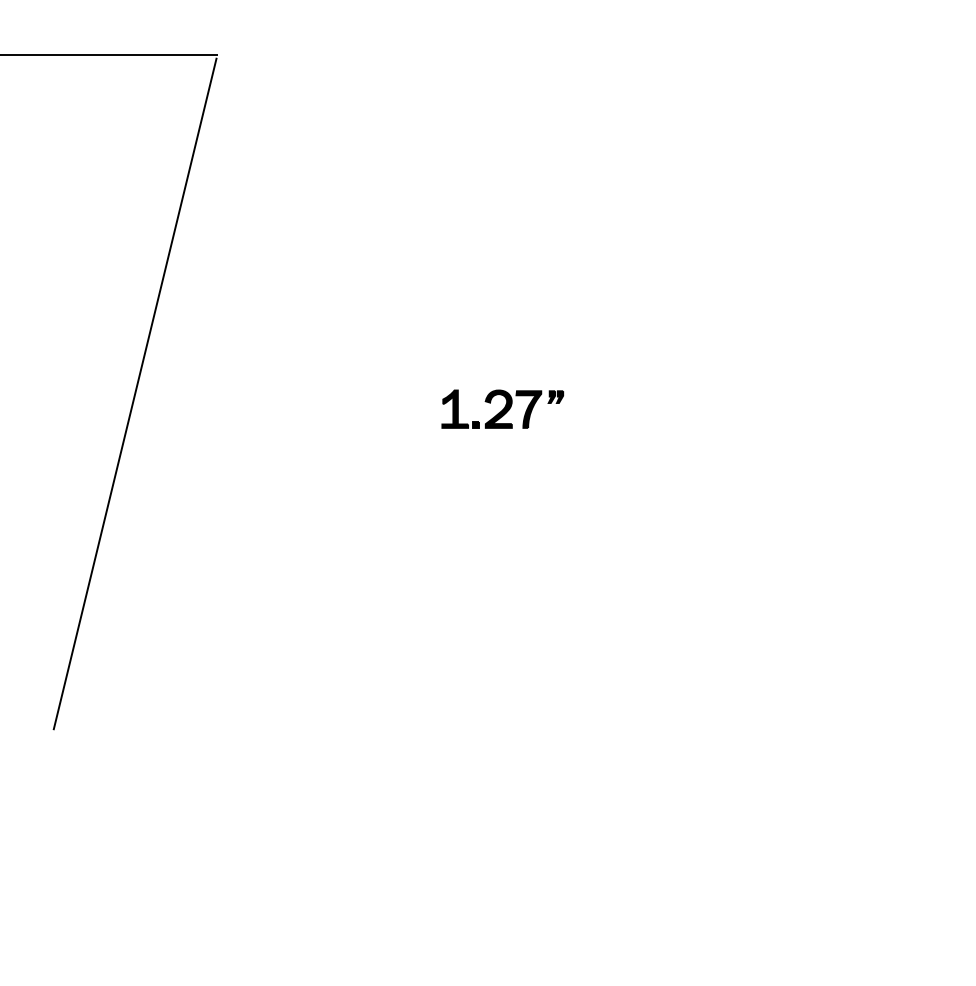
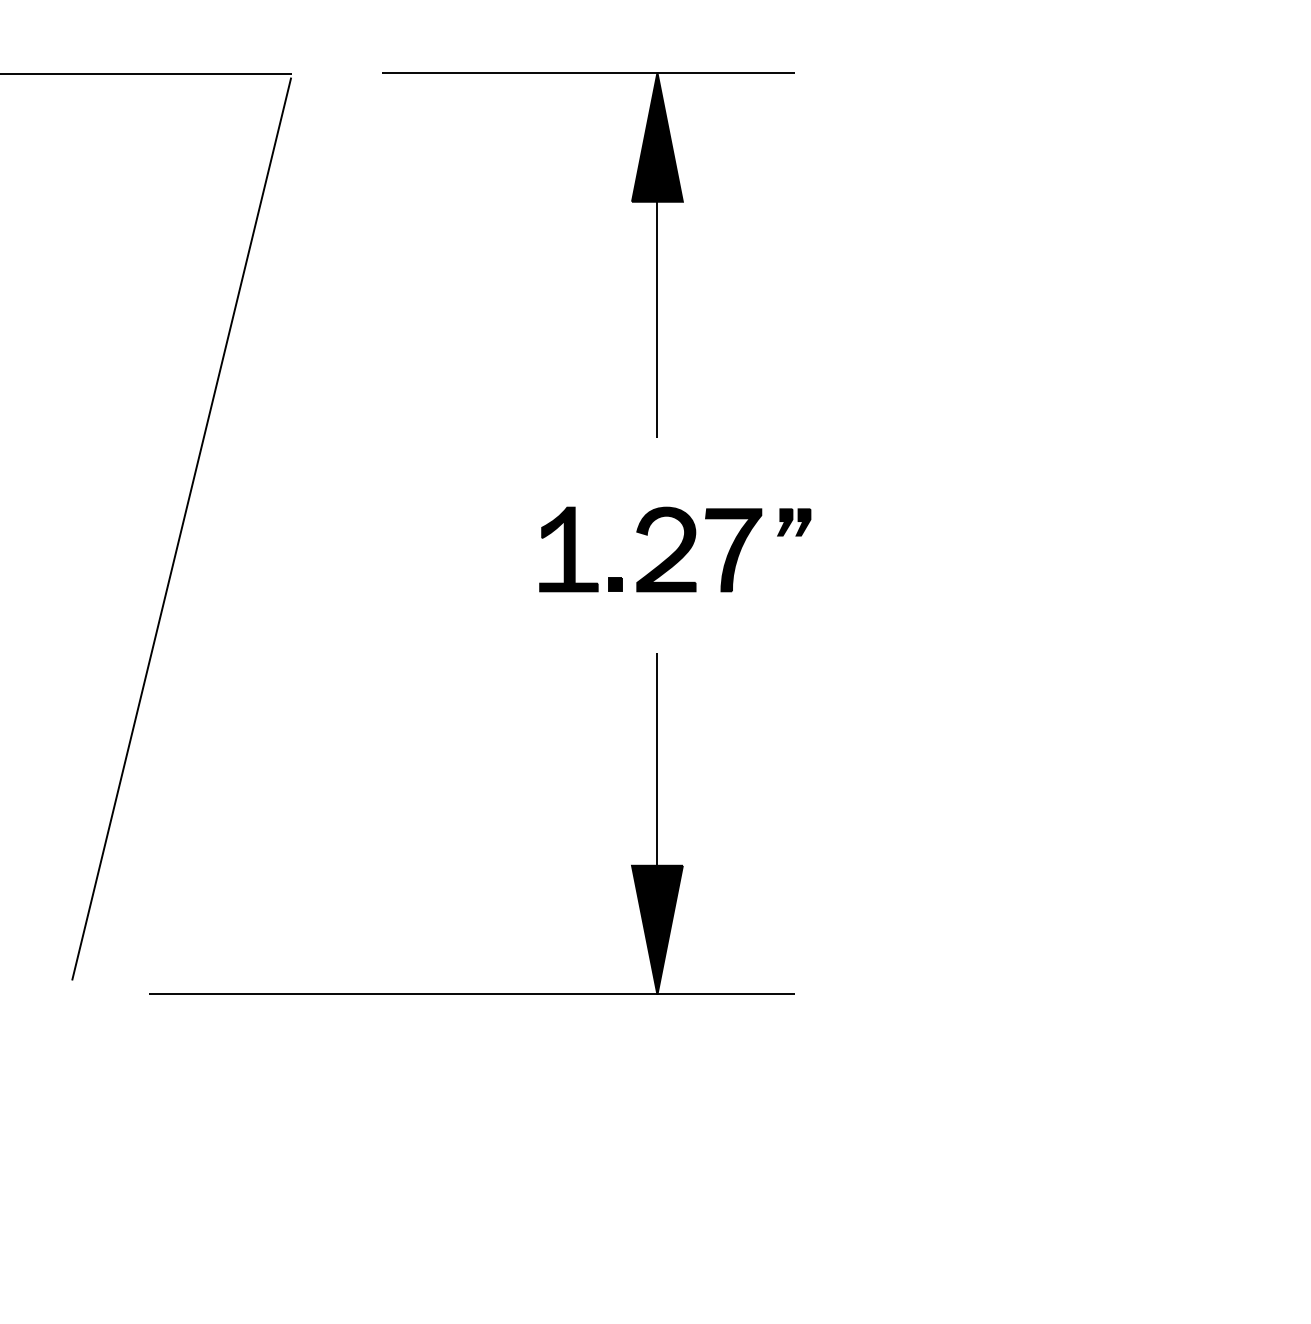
part: (488, 189) -> (656, 254), added
part: (502, 409) -> (675, 549), size x1.67
part: (470, 643) -> (631, 864), added

